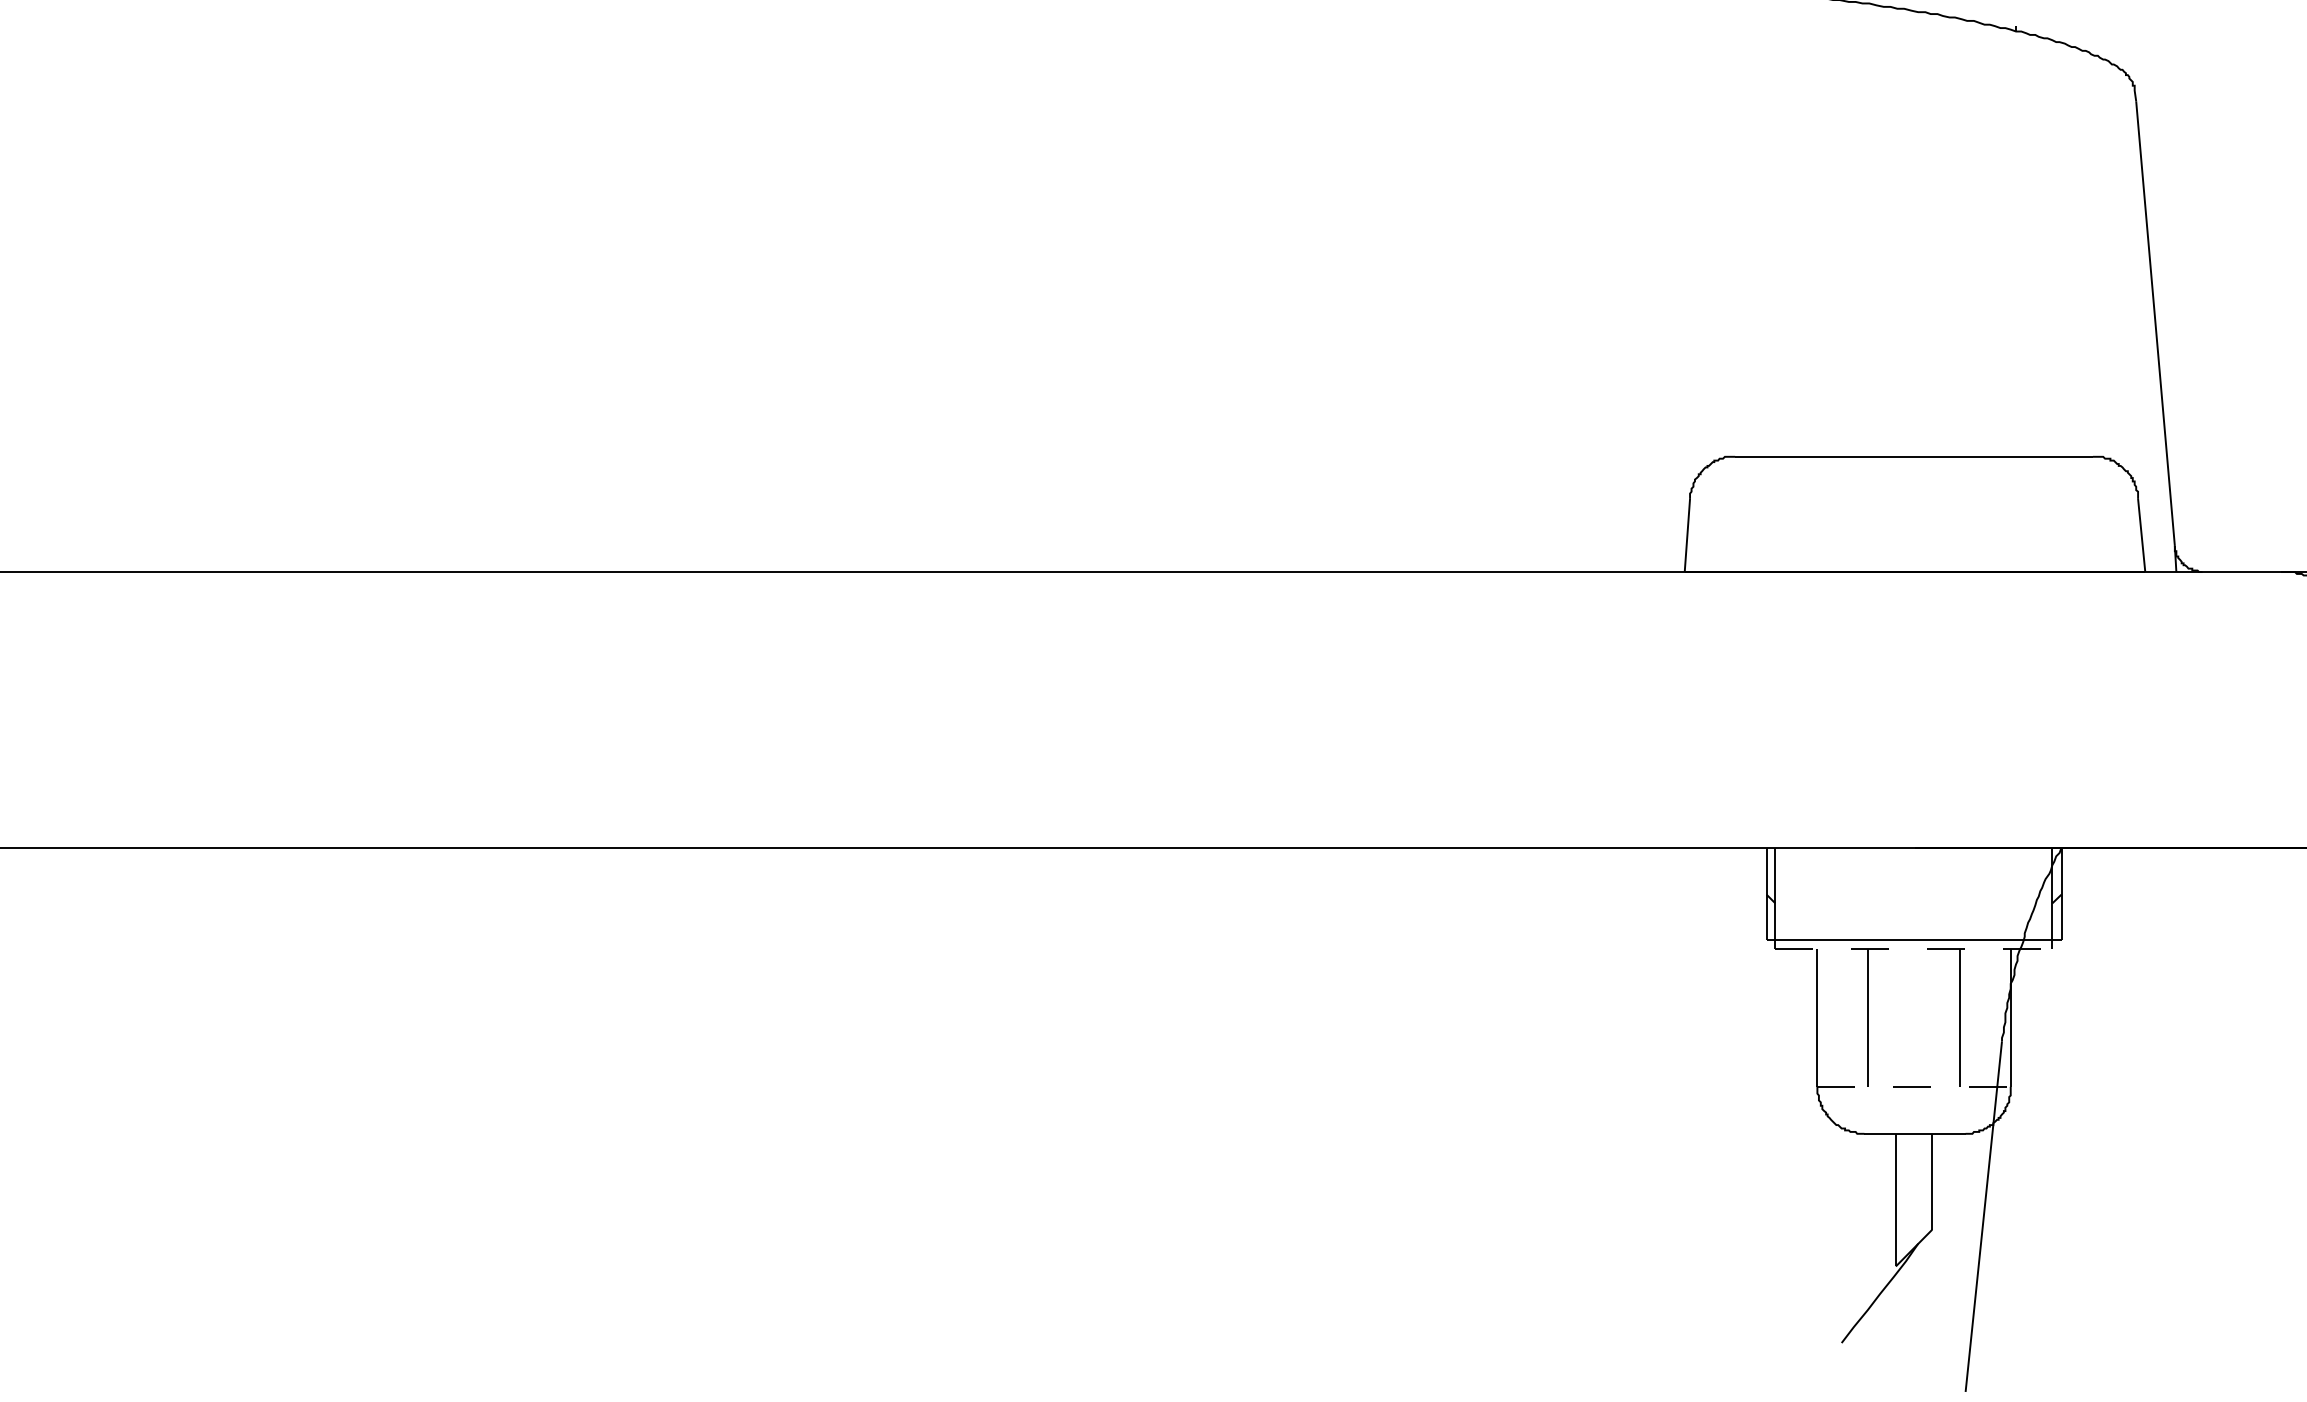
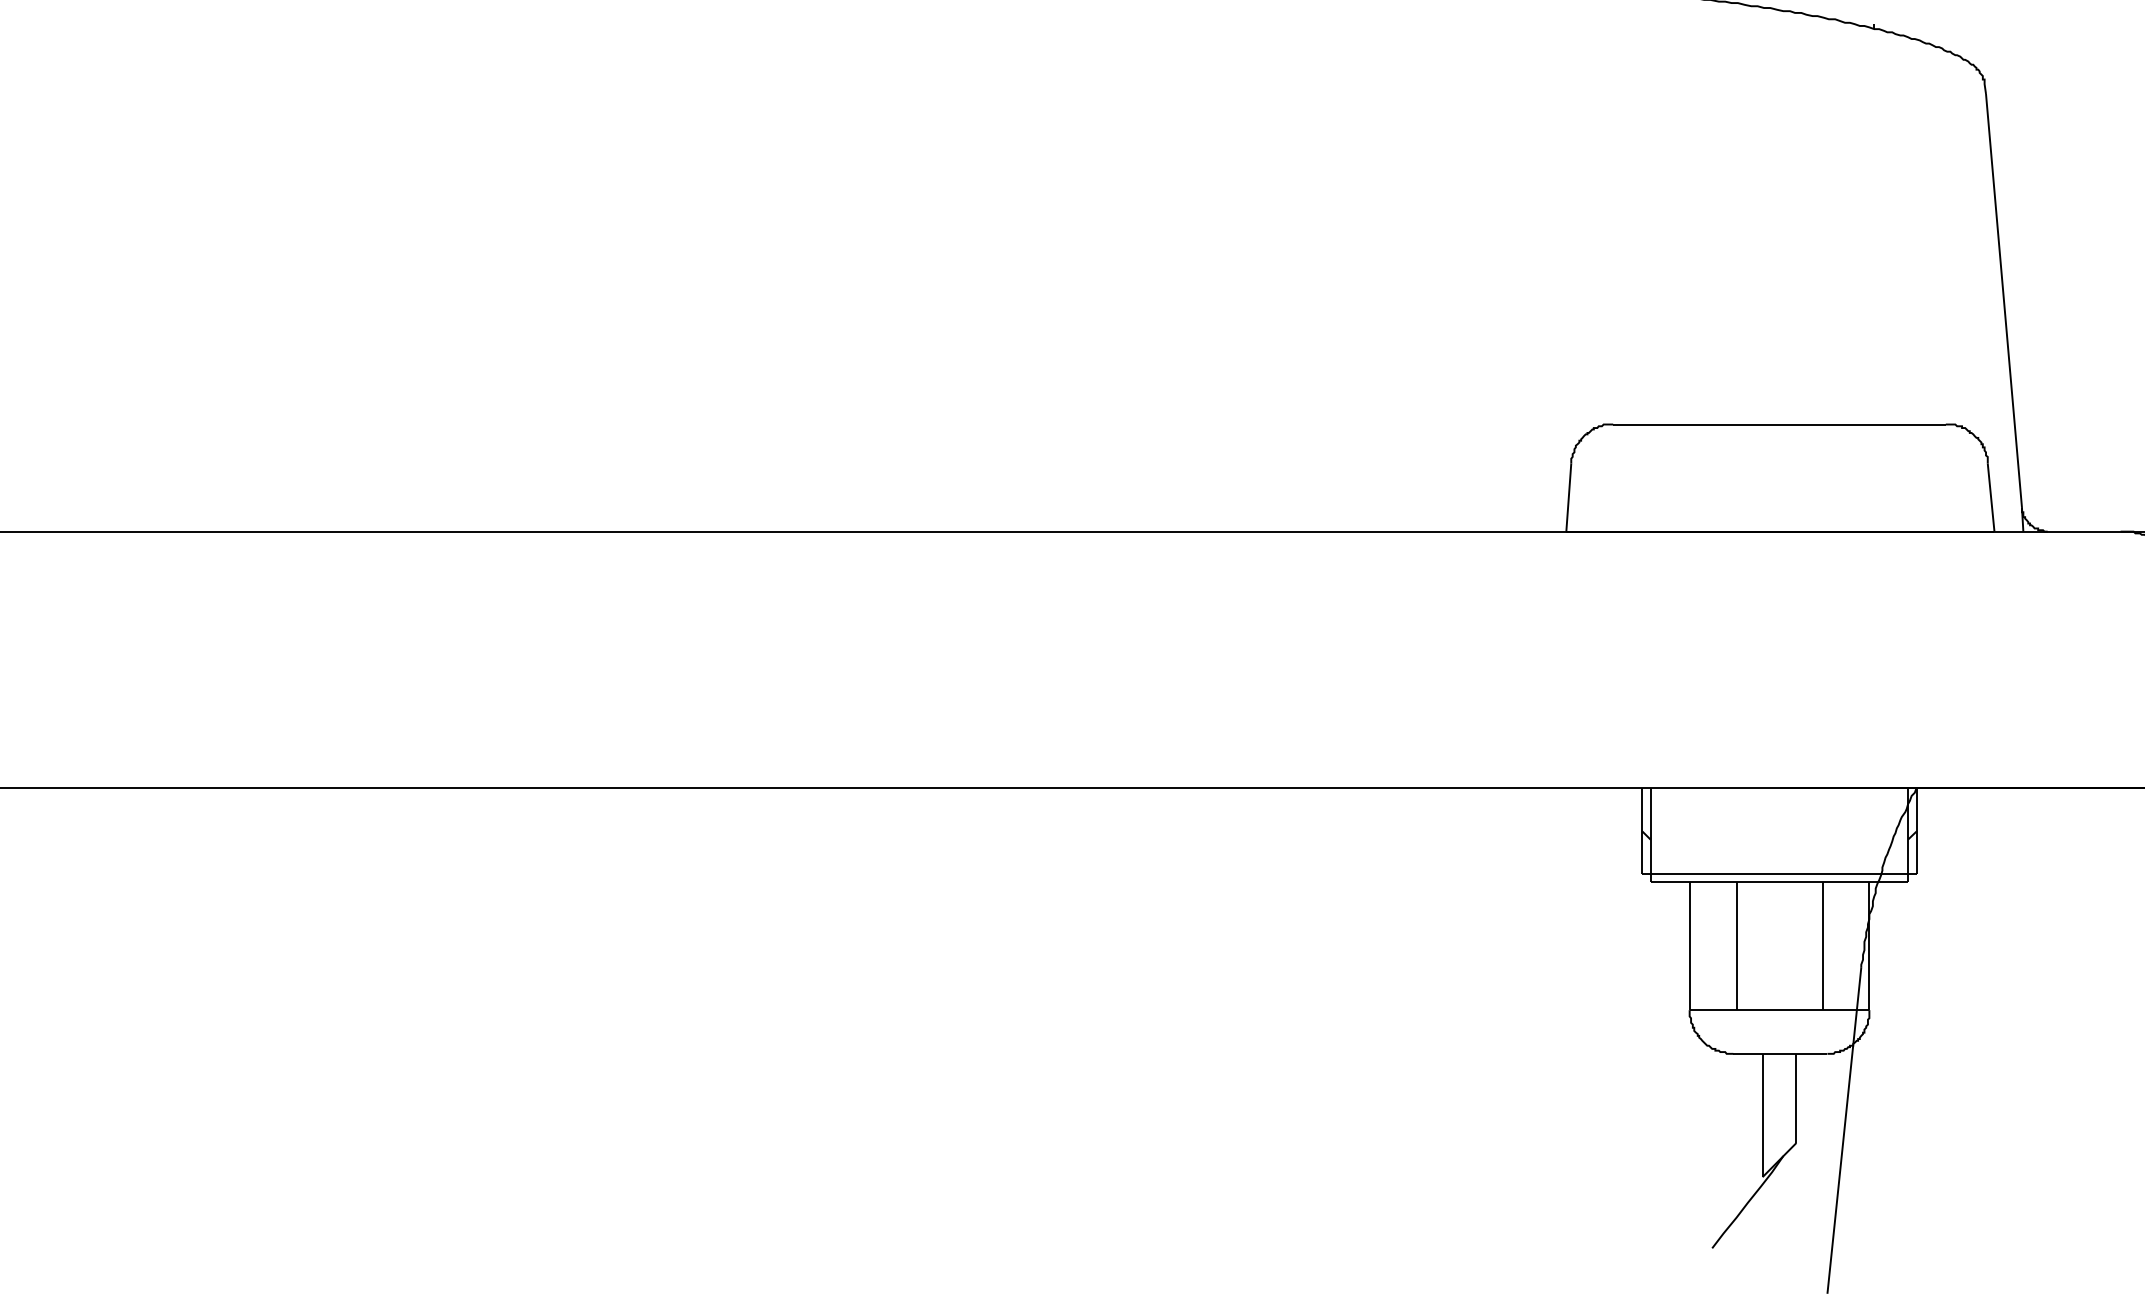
line: (1913, 948) -> (1778, 881), dashed -> solid
line: (1914, 1086) -> (1779, 1009), dashed -> solid

